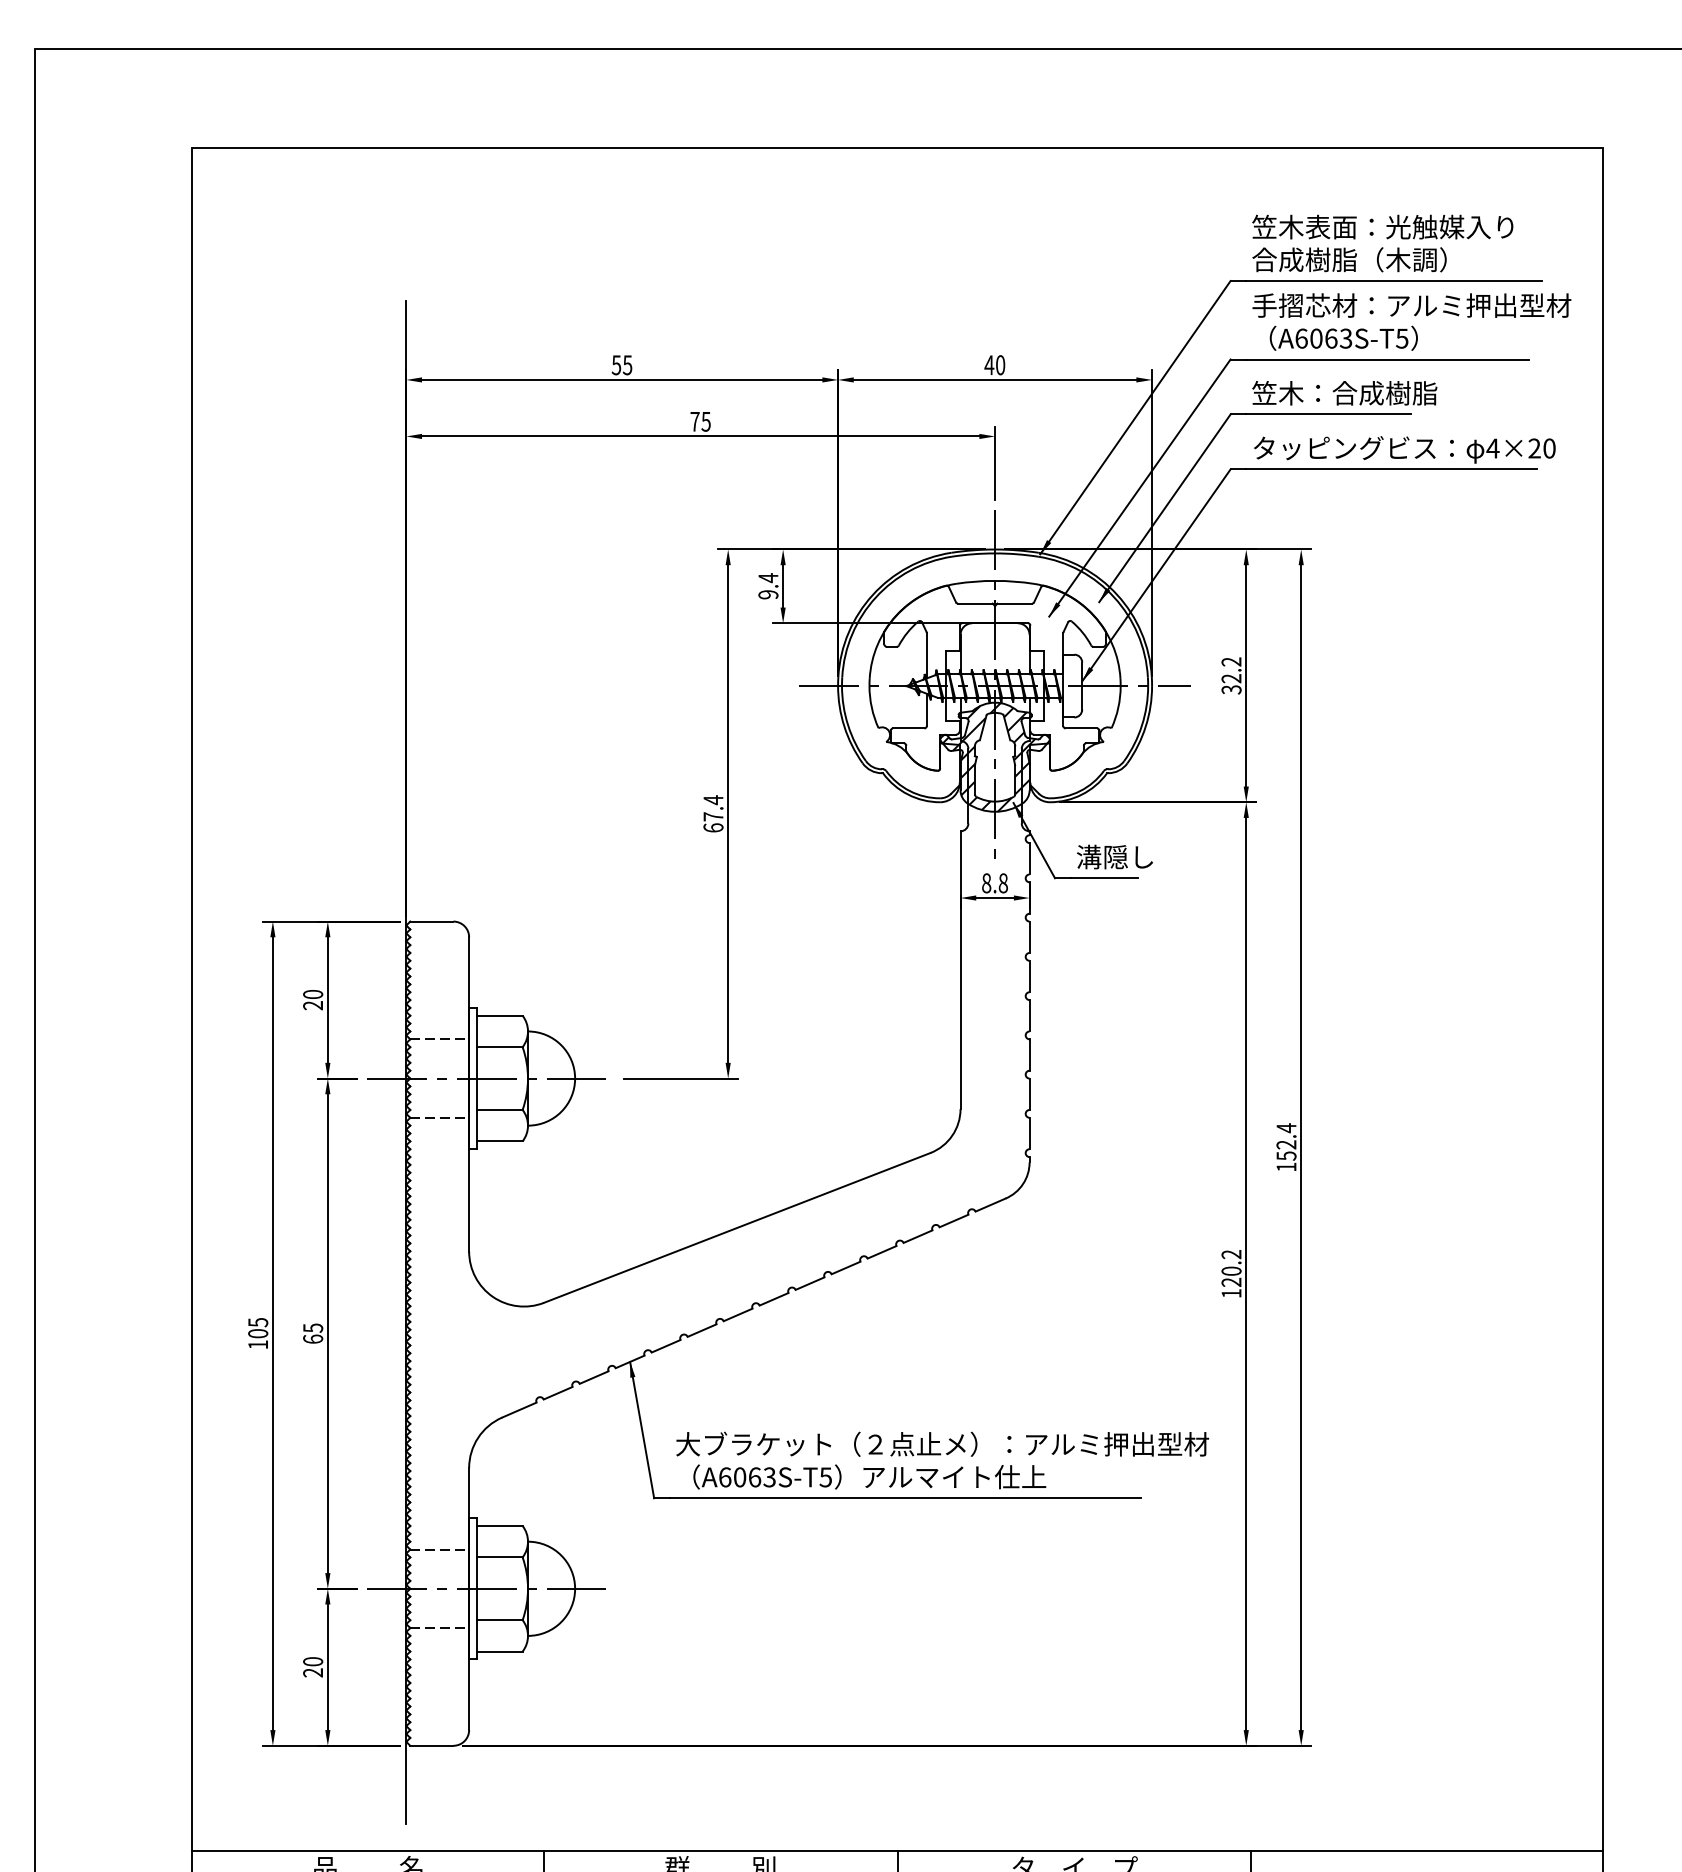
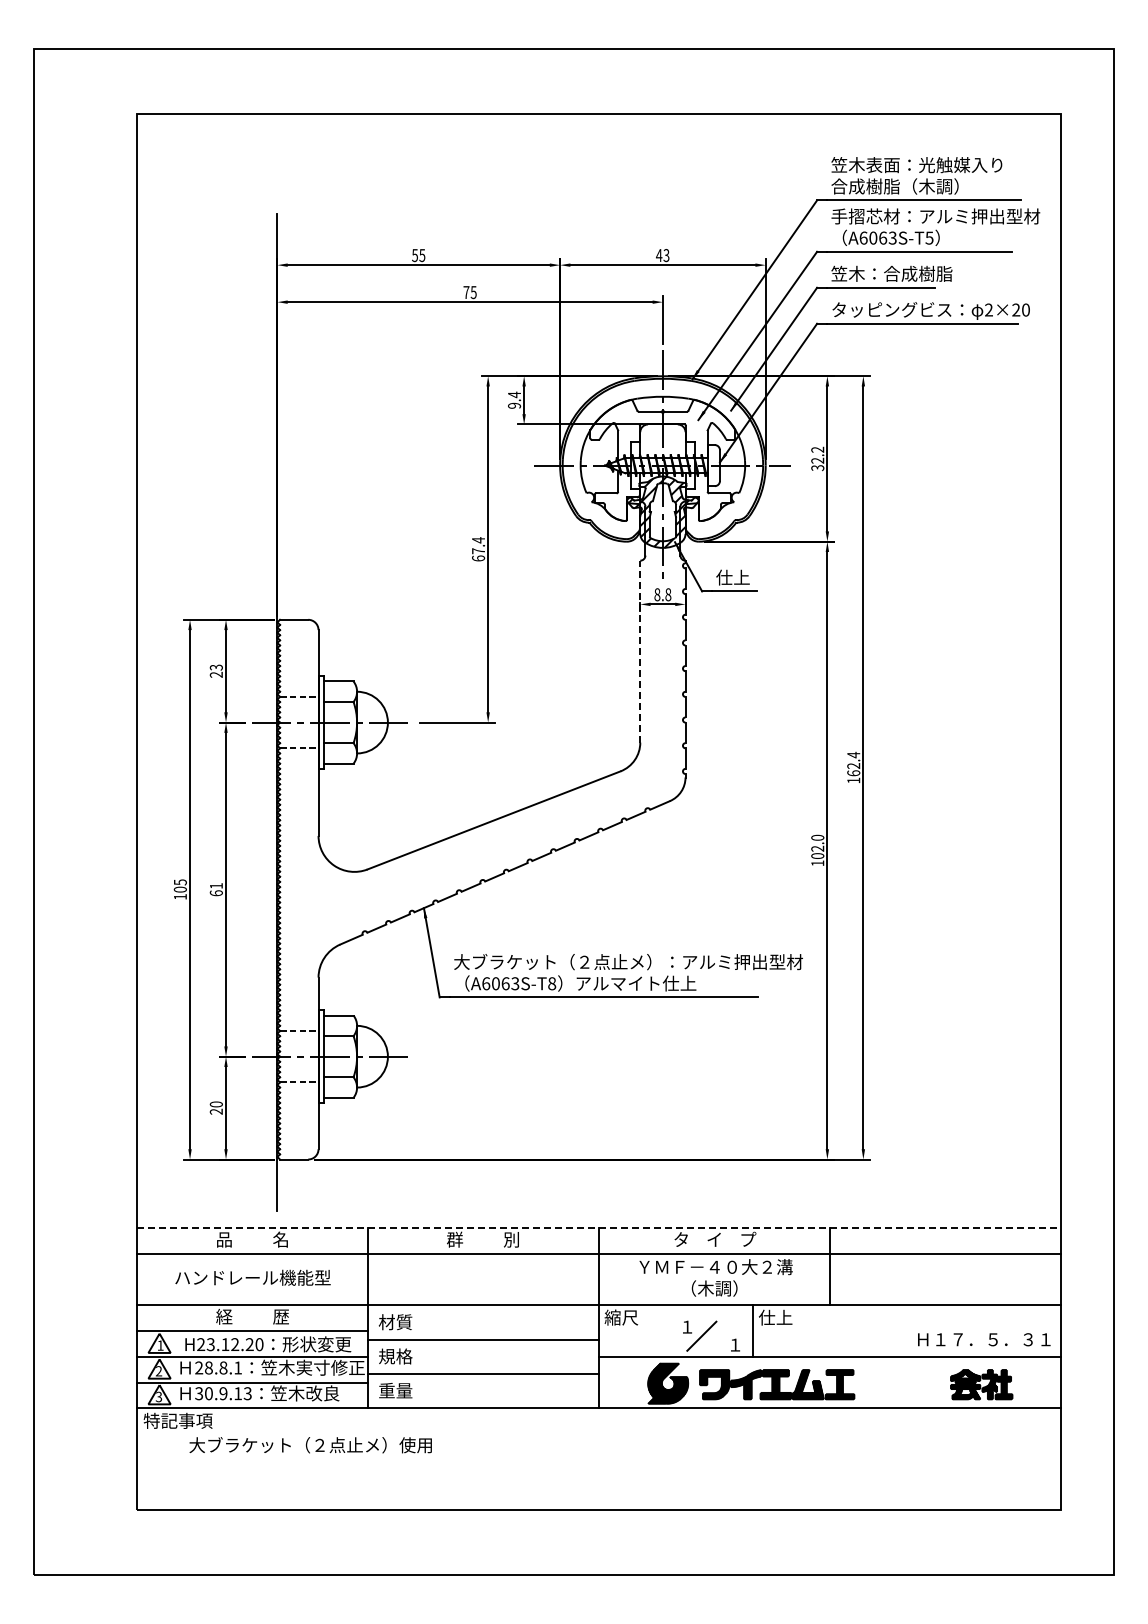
text: (1000, 365) -> (666, 255), 40 -> 43
text: (1492, 447) -> (988, 309), 4×20 -> 2×20
text: (1115, 856) -> (741, 577), 溝隠し -> 仕上
line: (960, 969) -> (640, 651), solid -> dashed
text: (313, 994) -> (216, 667), 20 -> 23
text: (1286, 1156) -> (853, 773), 152.4 -> 162.4
text: (1231, 1267) -> (817, 846), 120.2 -> 102.0
text: (313, 1328) -> (216, 886), 65 -> 61
text: (826, 1476) -> (552, 983), A6063S-T5 -> A6063S-T8
line: (898, 1851) -> (599, 1228), solid -> dashed

